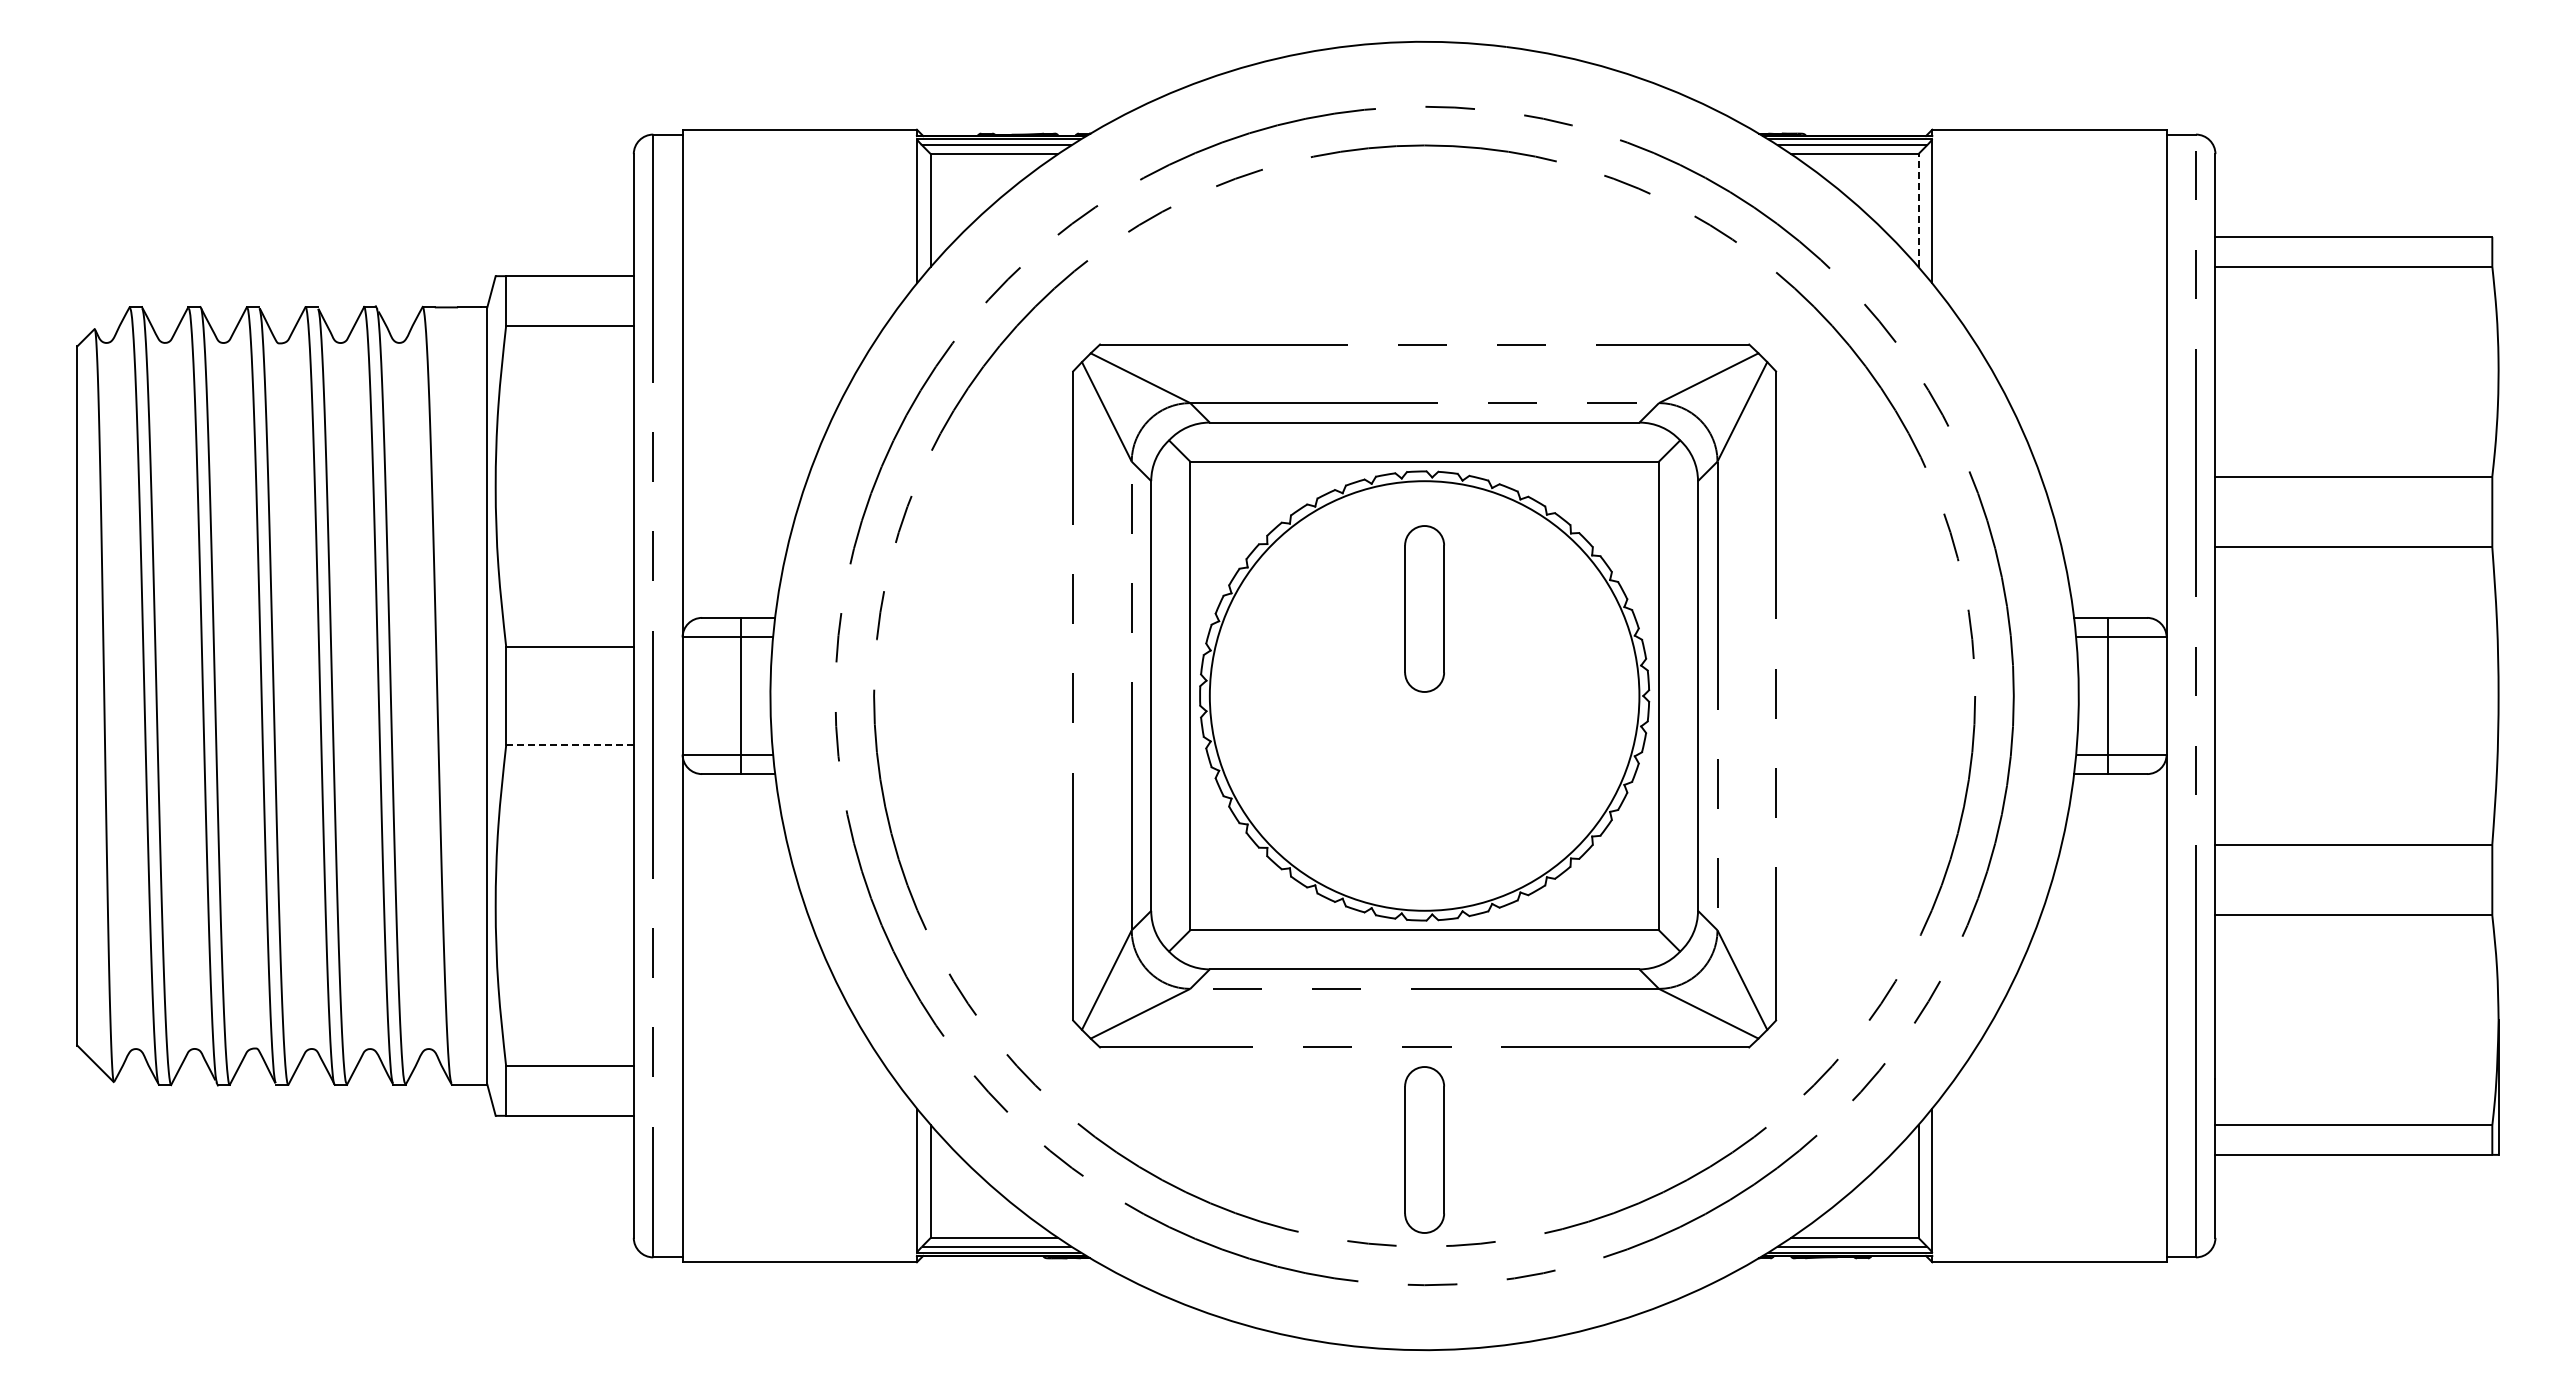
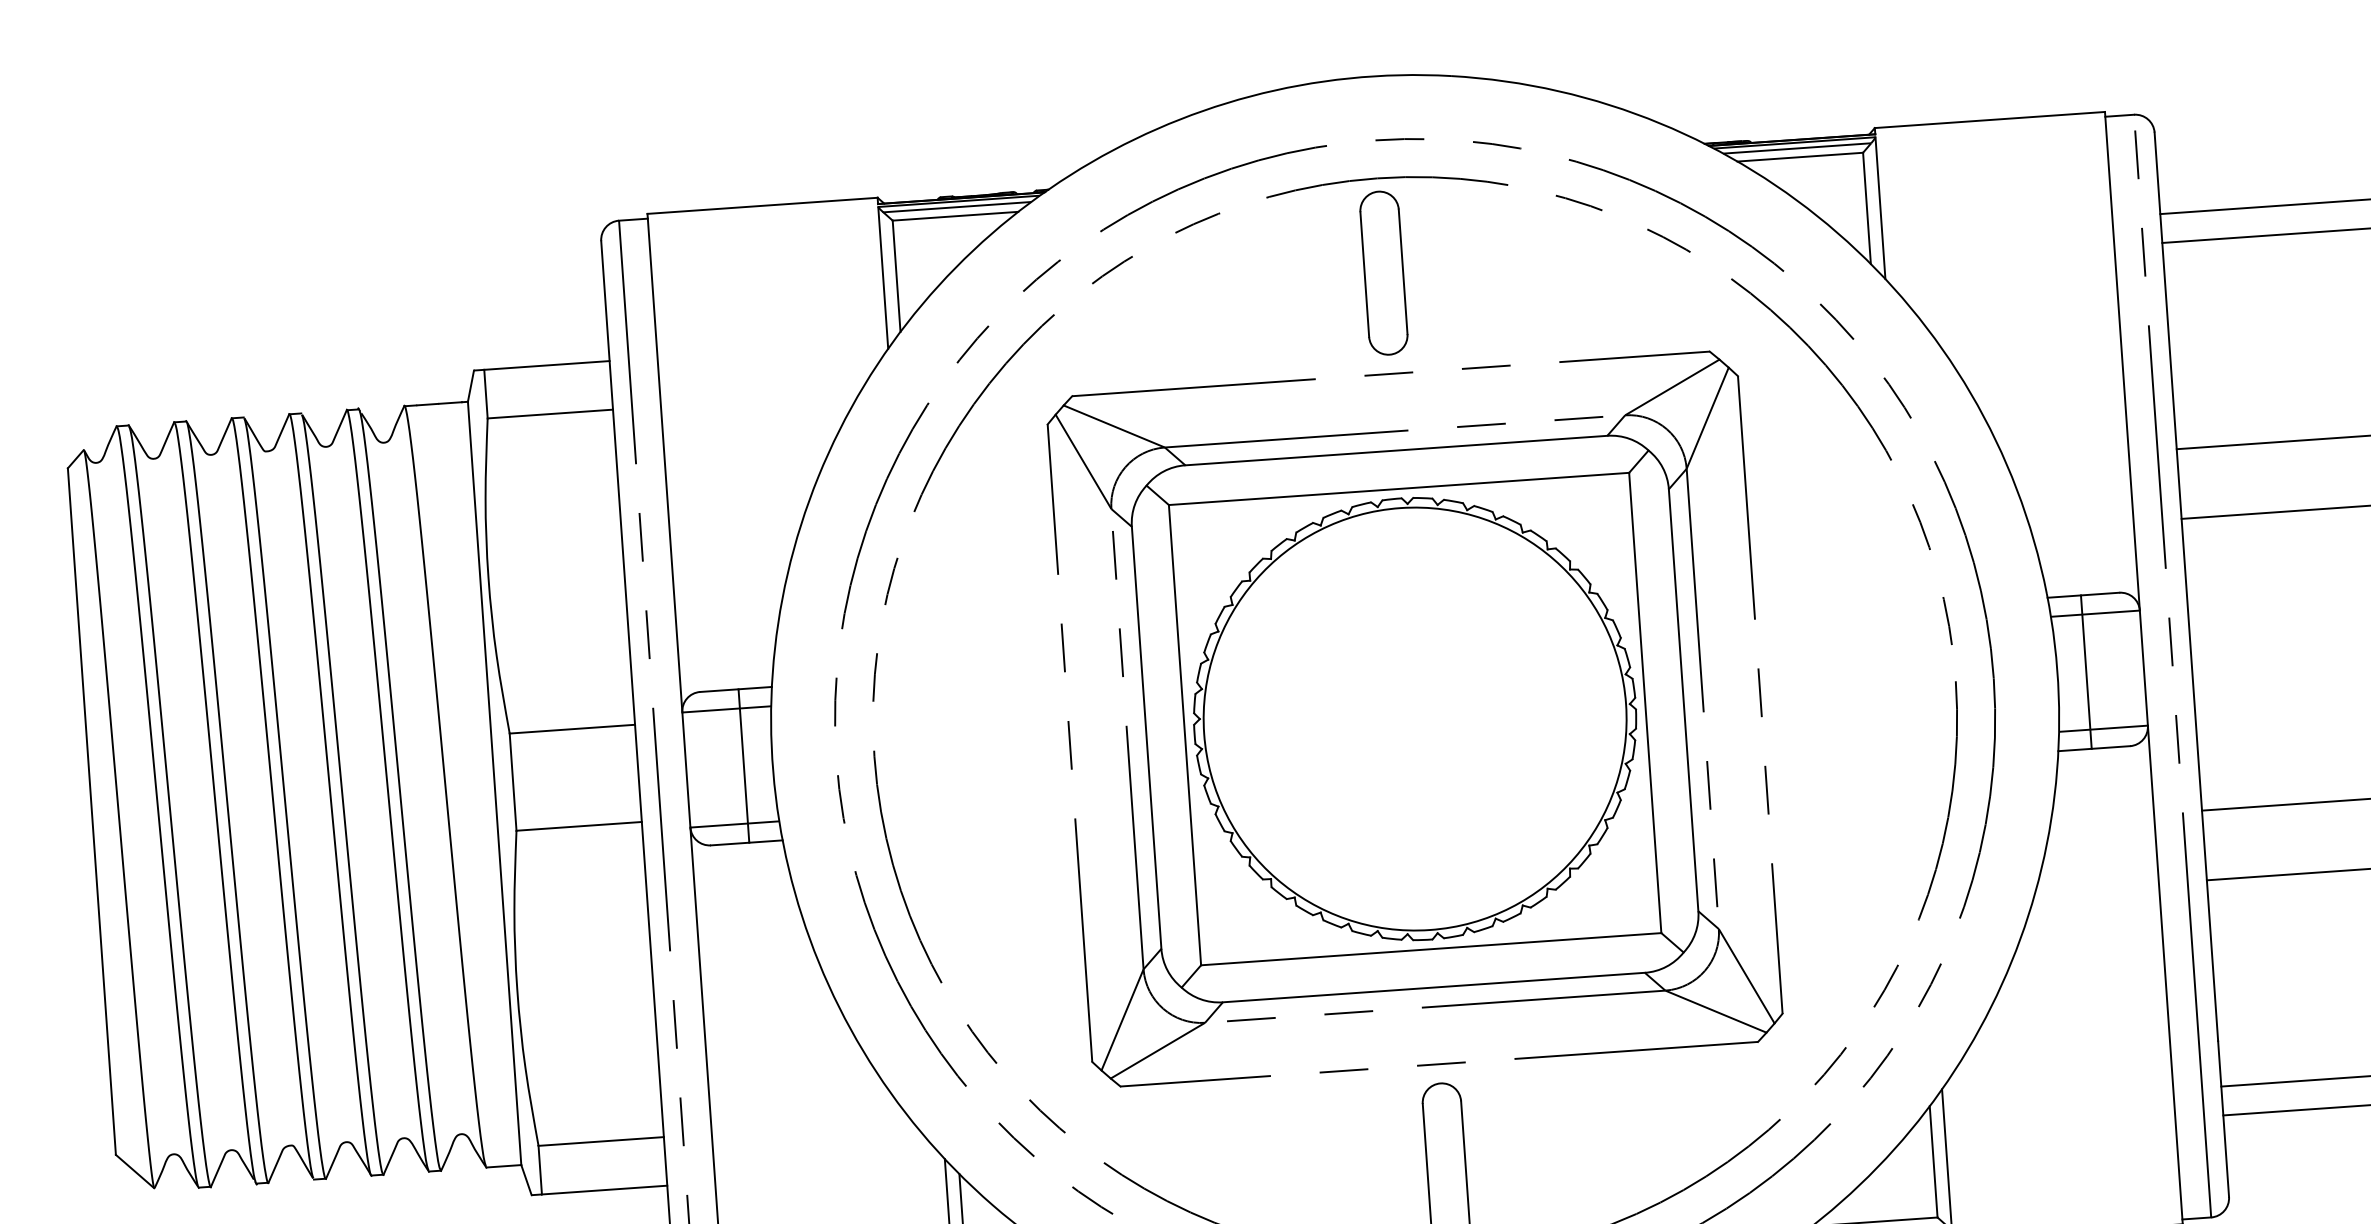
line: (1918, 210) -> (1866, 208), dashed -> solid
part: (1424, 608) -> (1383, 272), moved
line: (569, 745) -> (578, 826), dashed -> solid

